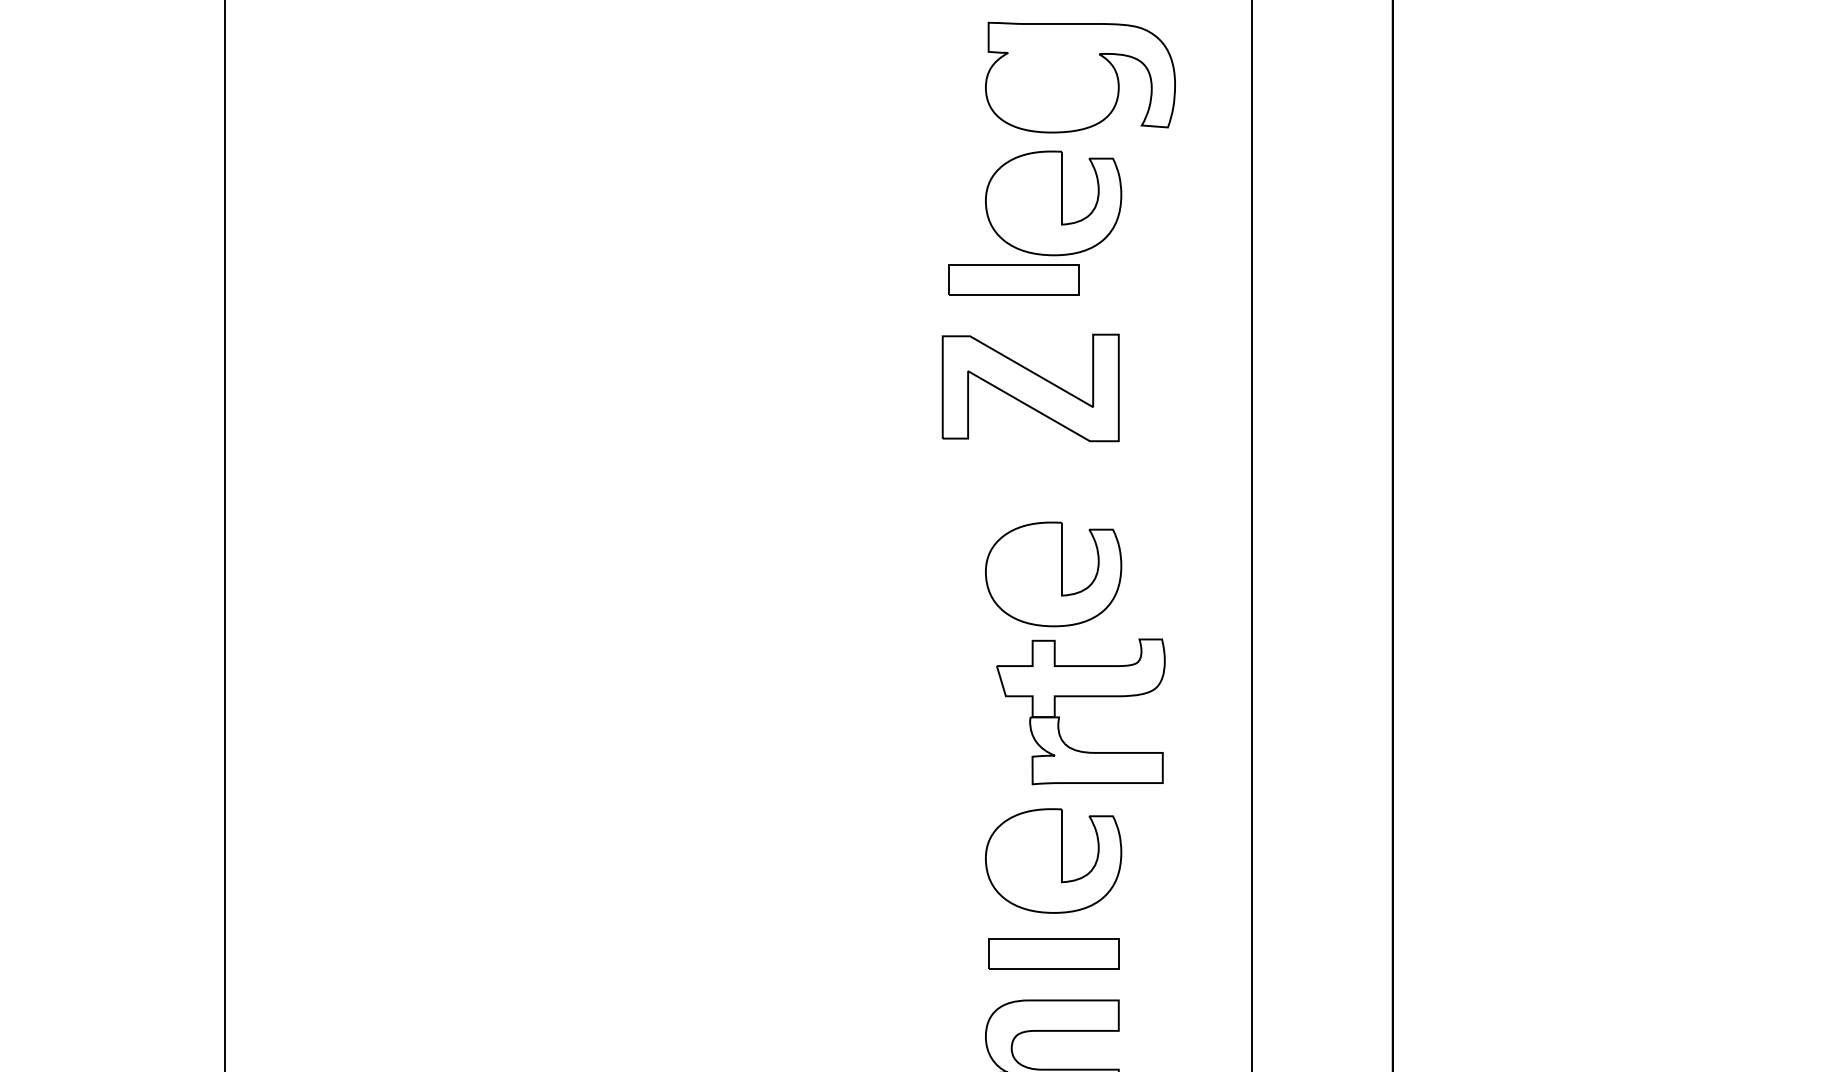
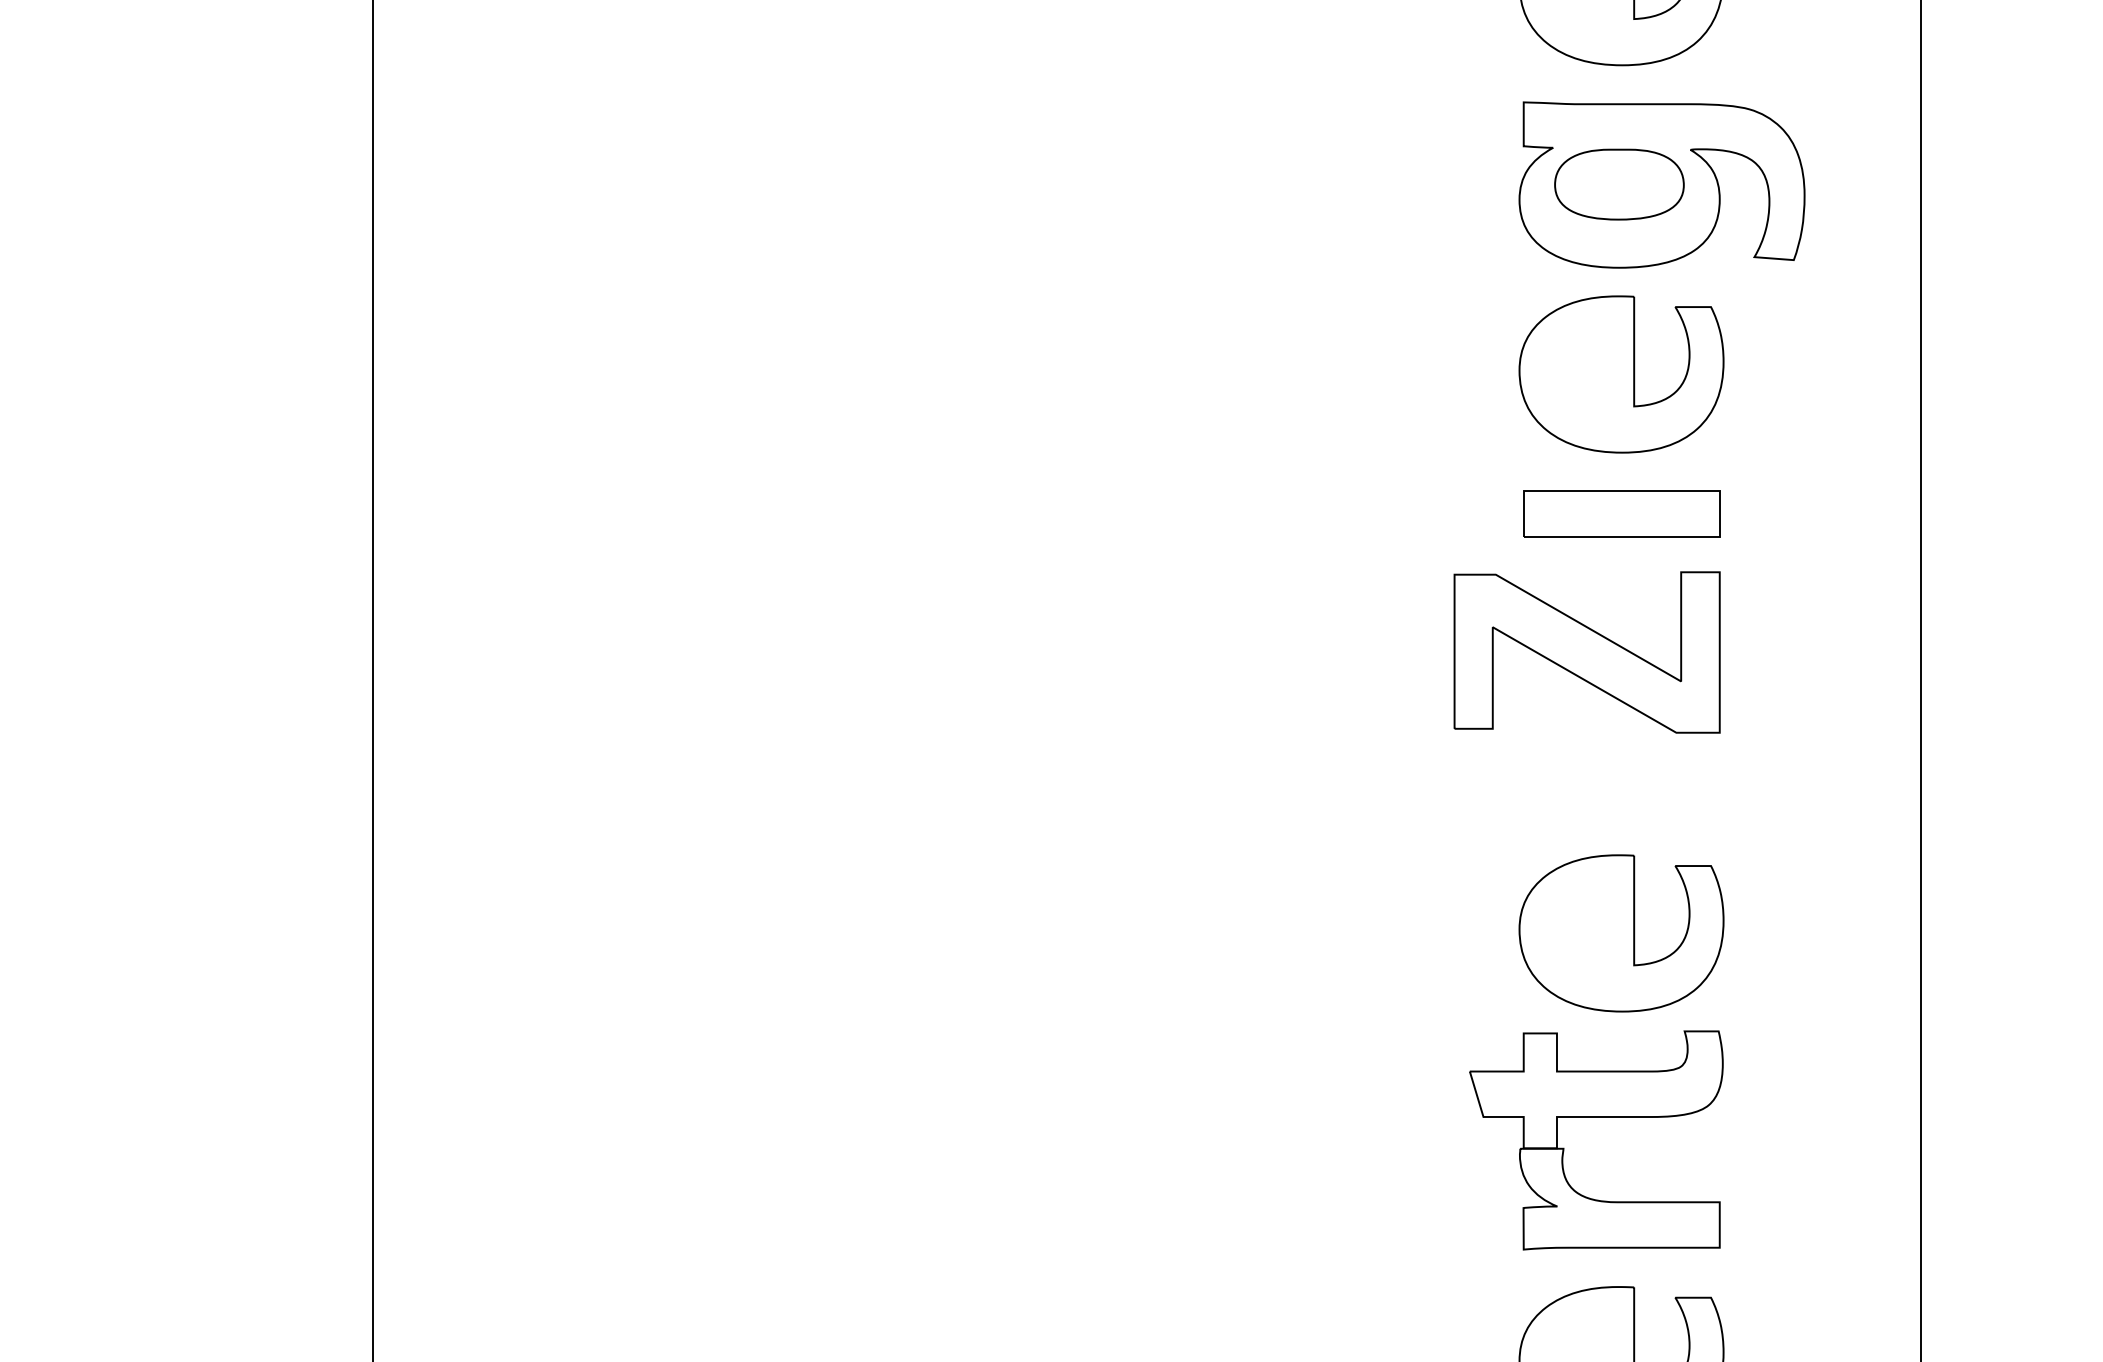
part: (1051, 77) -> (1618, 184), added
part: (1013, 279) -> (1621, 513), moved
part: (1080, 697) -> (1595, 1118), moved

